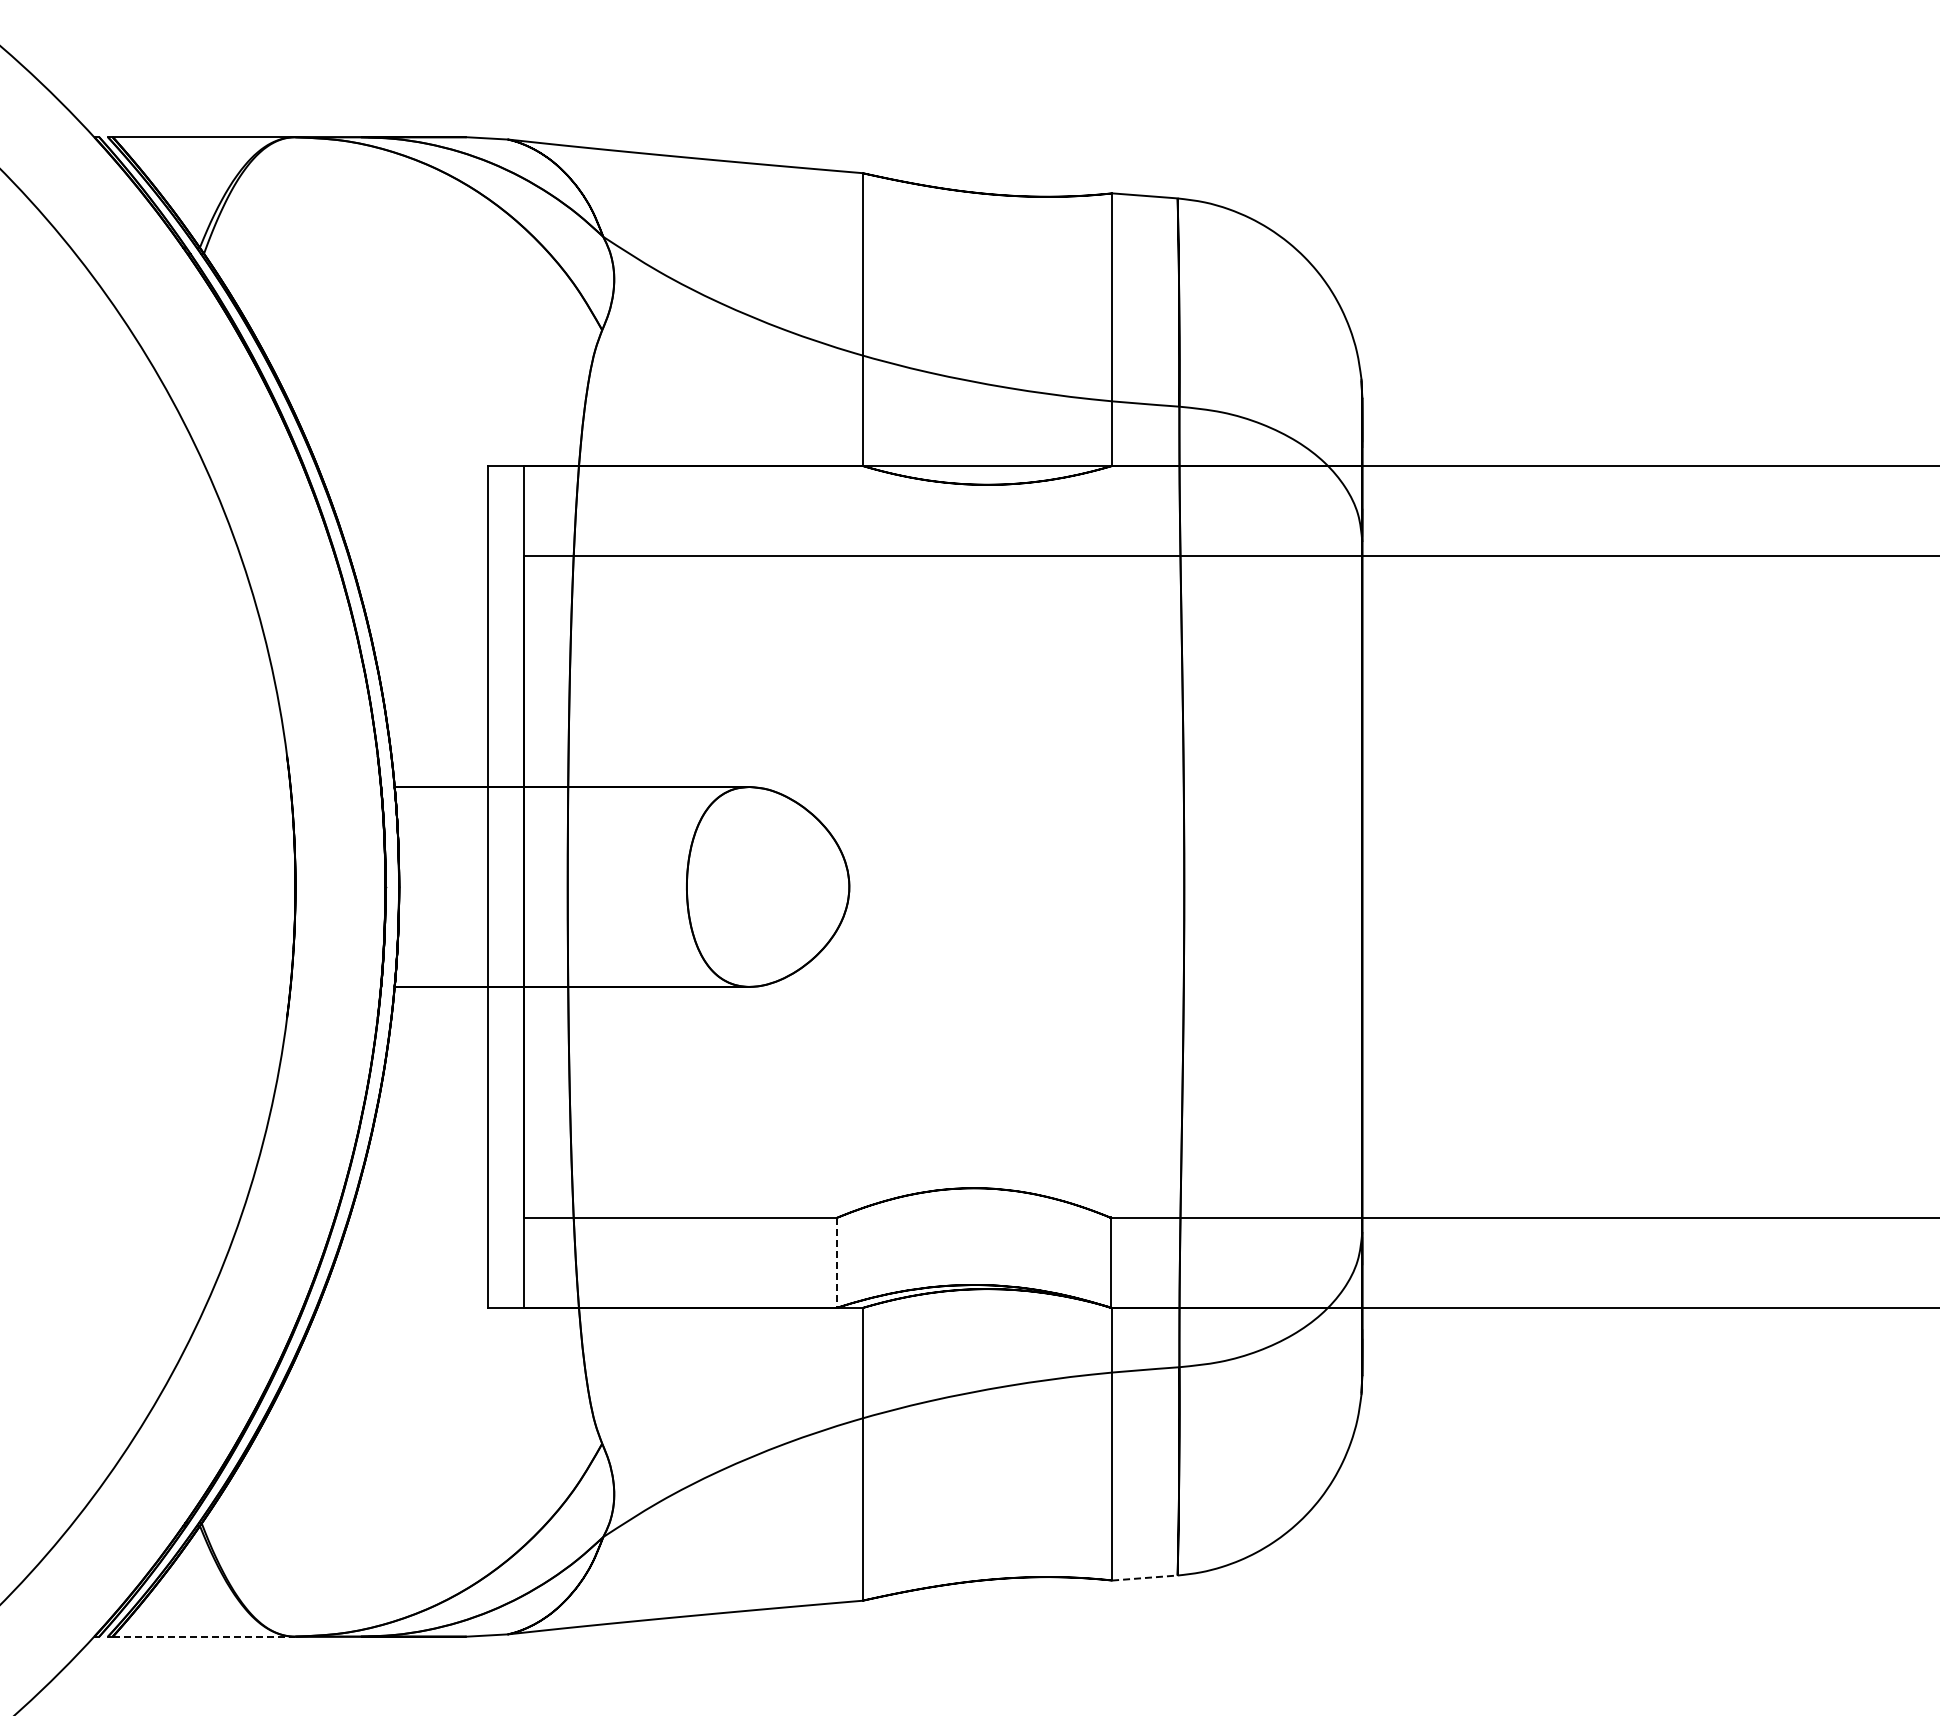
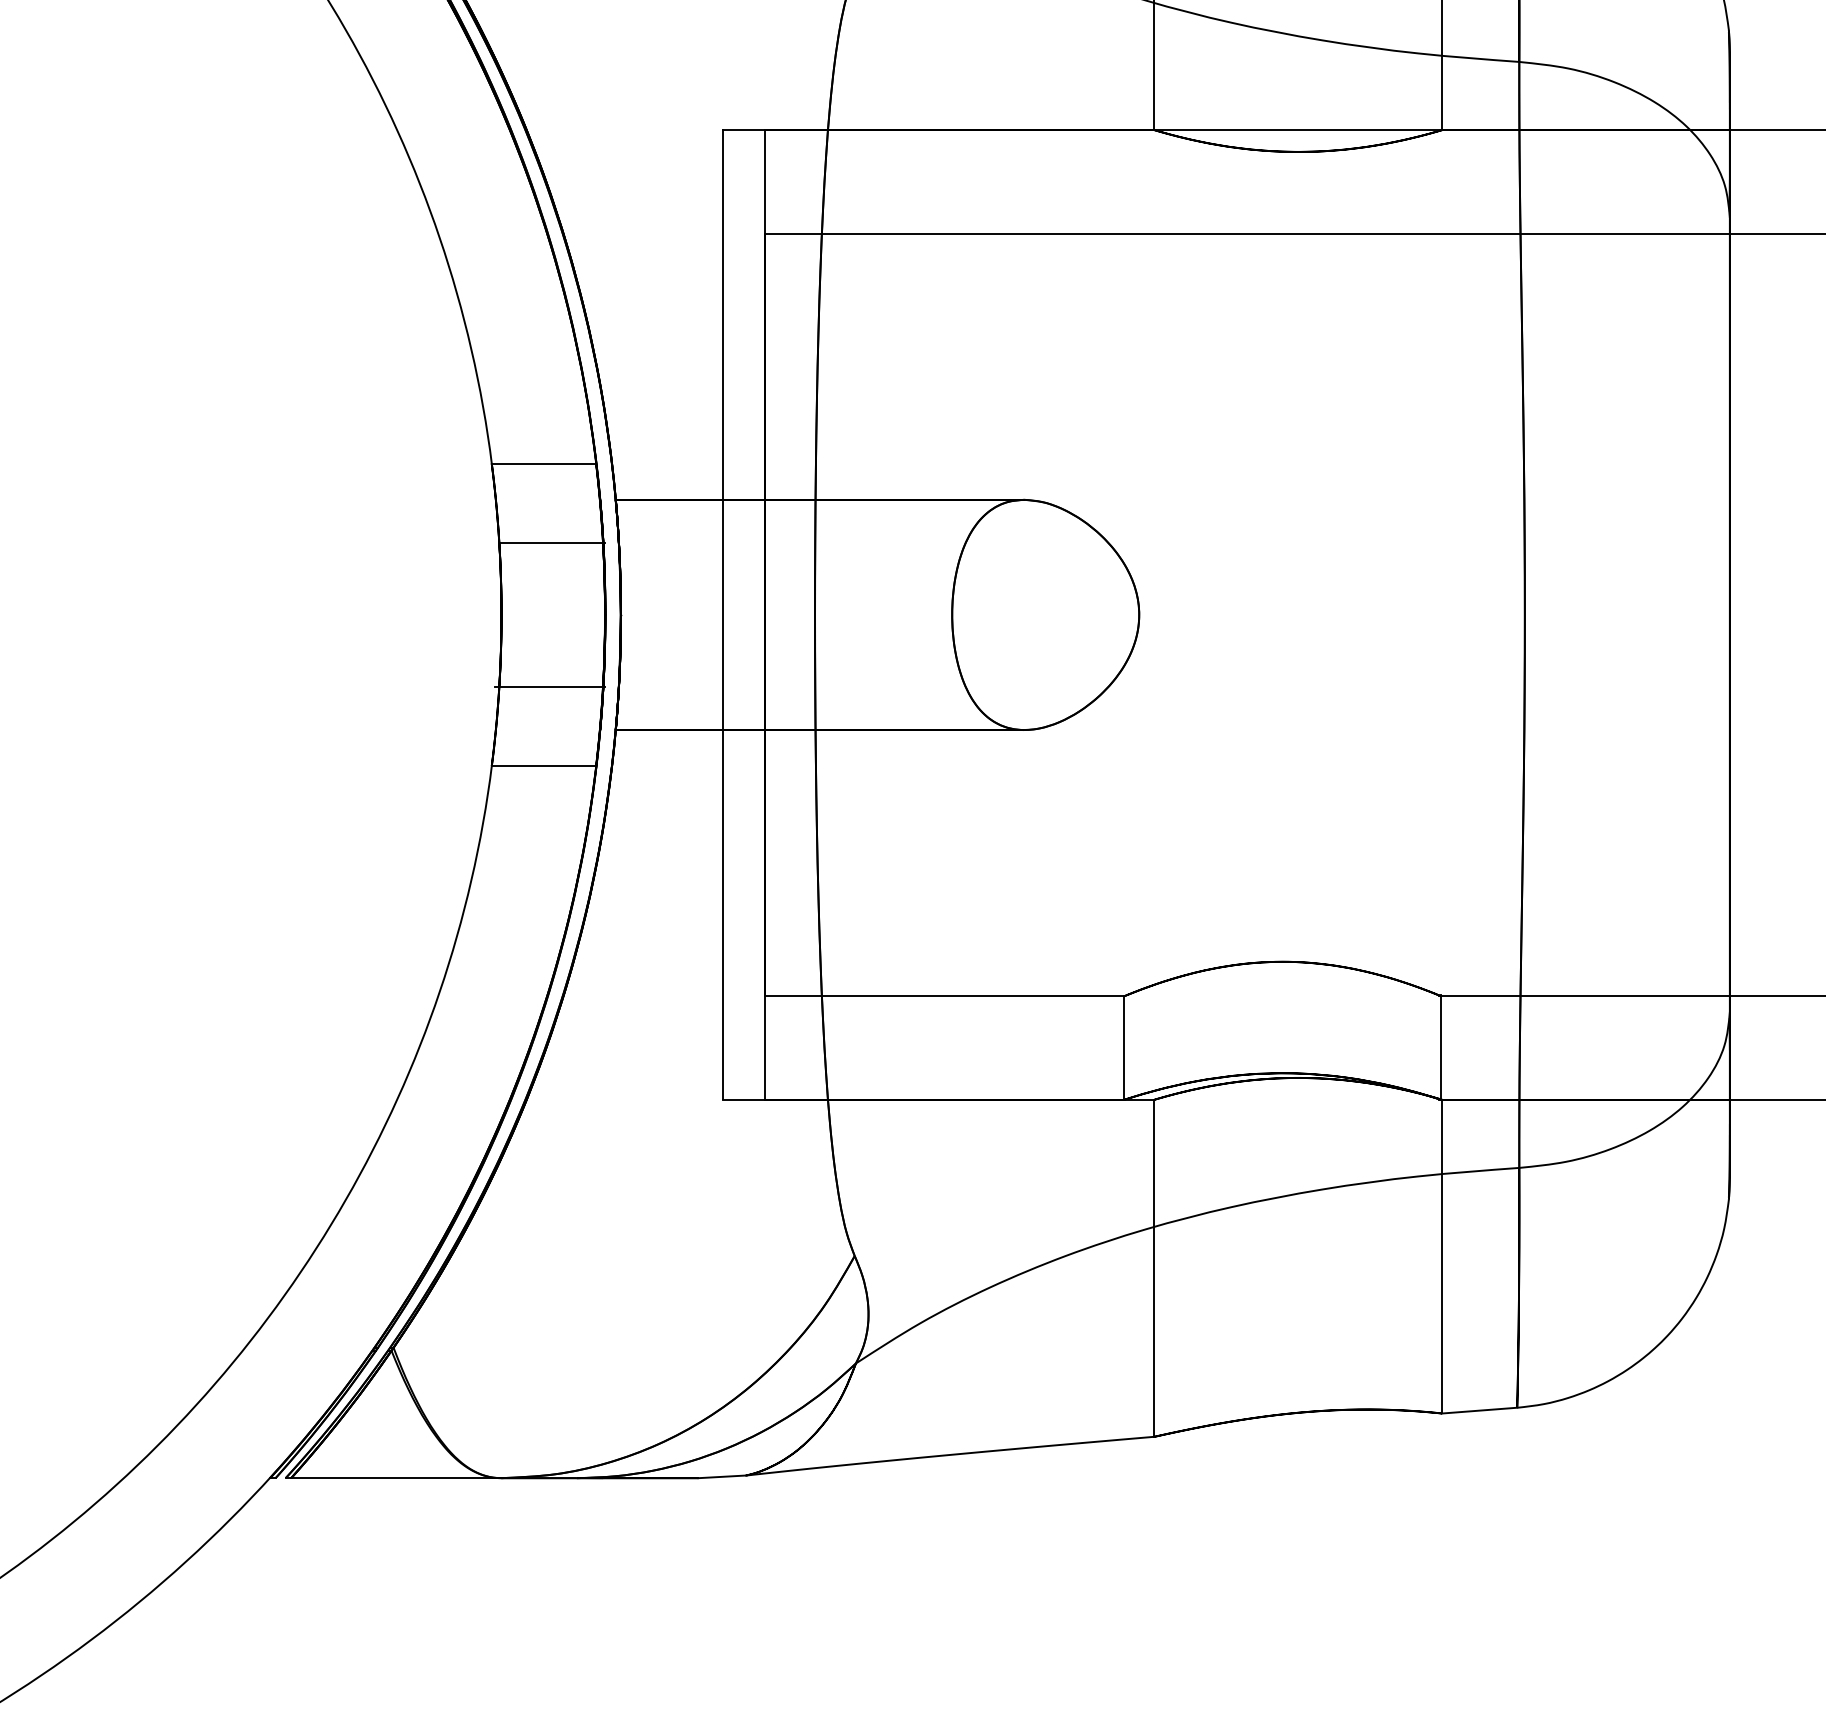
line: (332, 755) -> (544, 463), added
line: (339, 824) -> (552, 543), added
line: (337, 949) -> (549, 686), added
line: (332, 1018) -> (544, 766), added
line: (836, 1263) -> (1124, 1048), dashed -> solid
line: (1144, 1578) -> (1479, 1411), dashed -> solid
line: (204, 1636) -> (396, 1477), dashed -> solid

